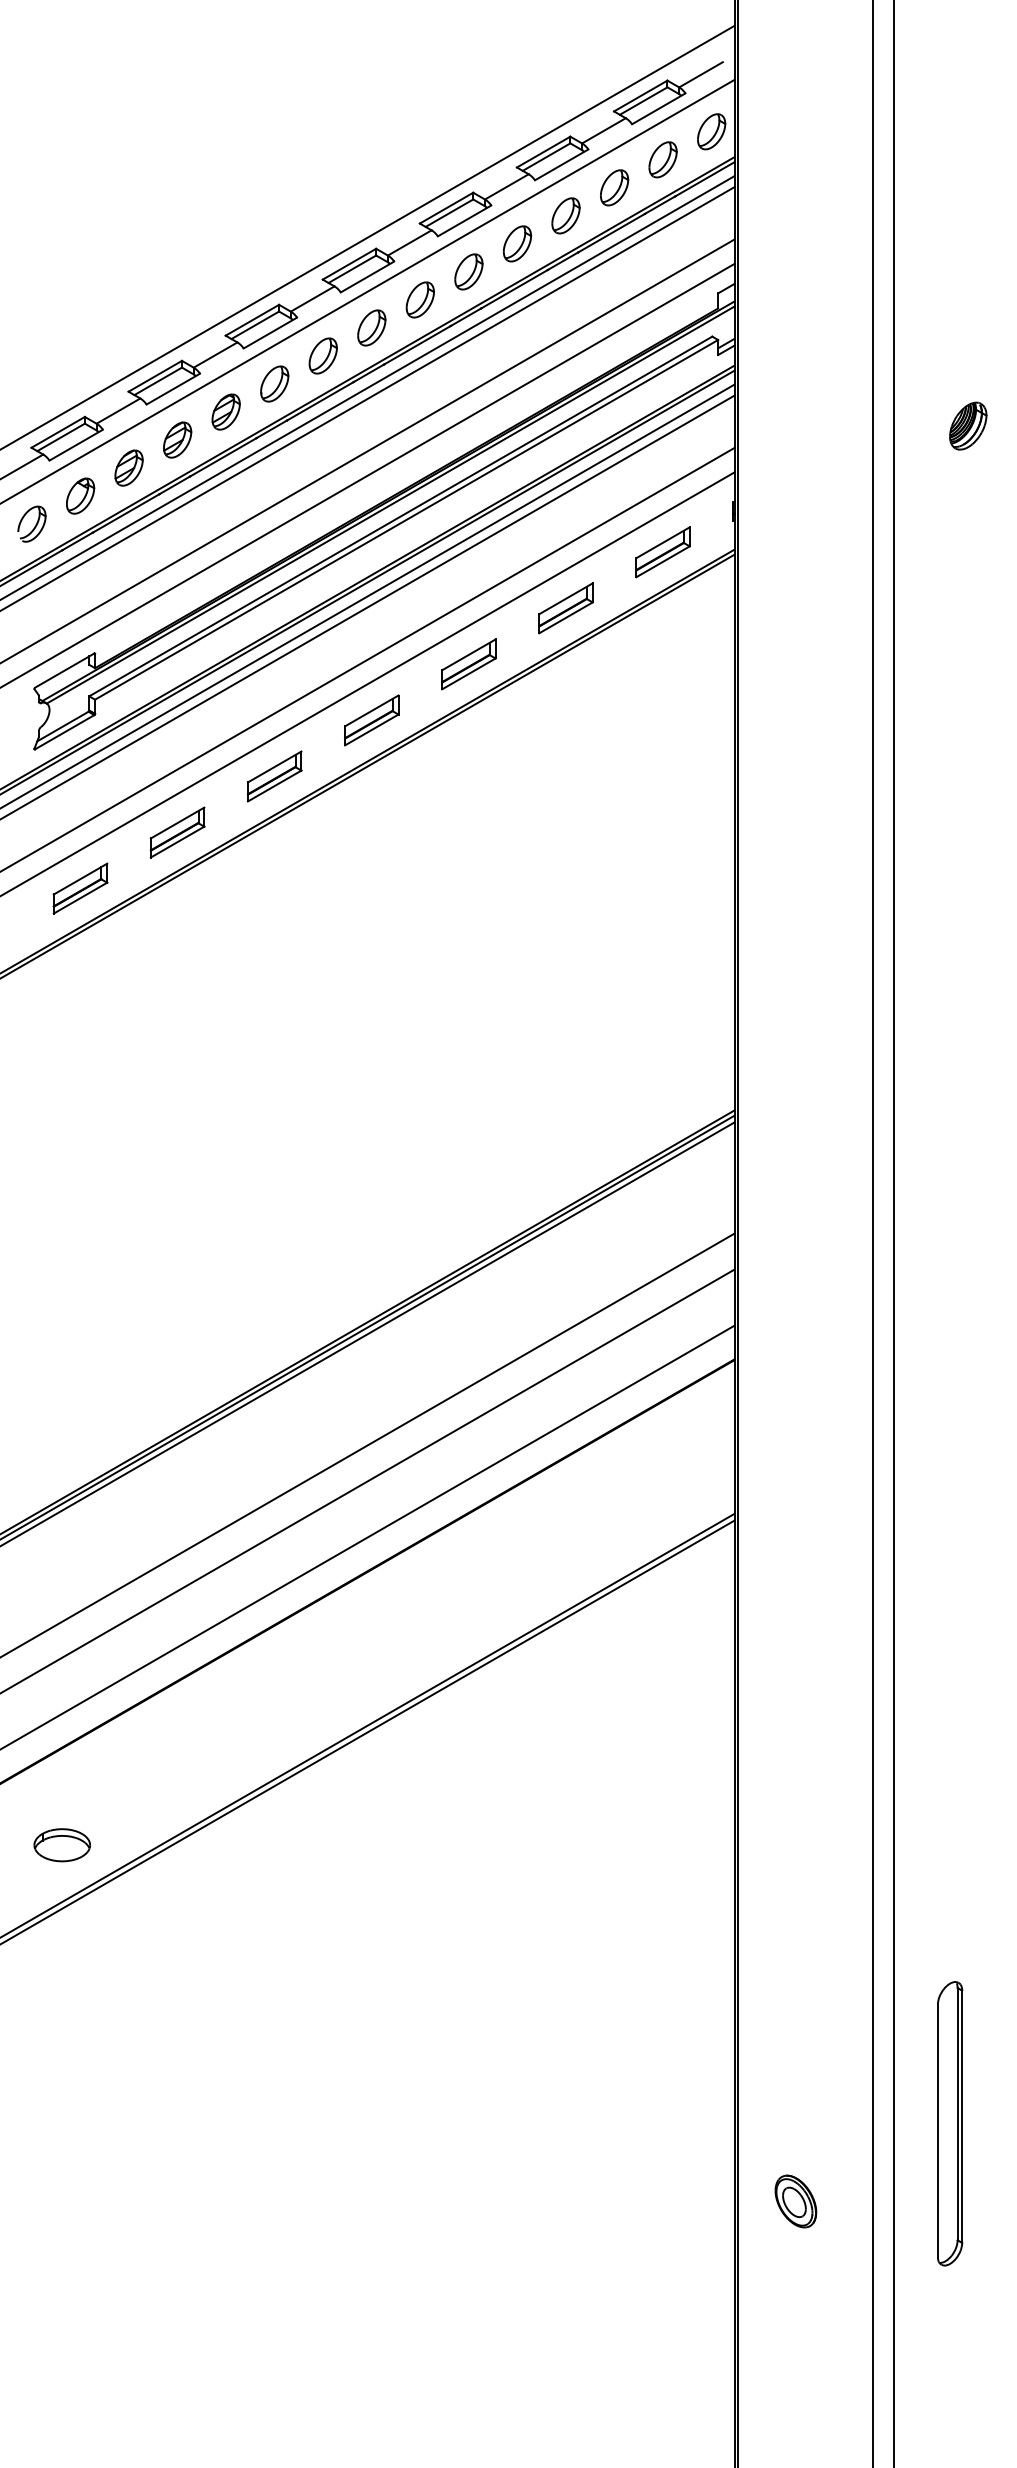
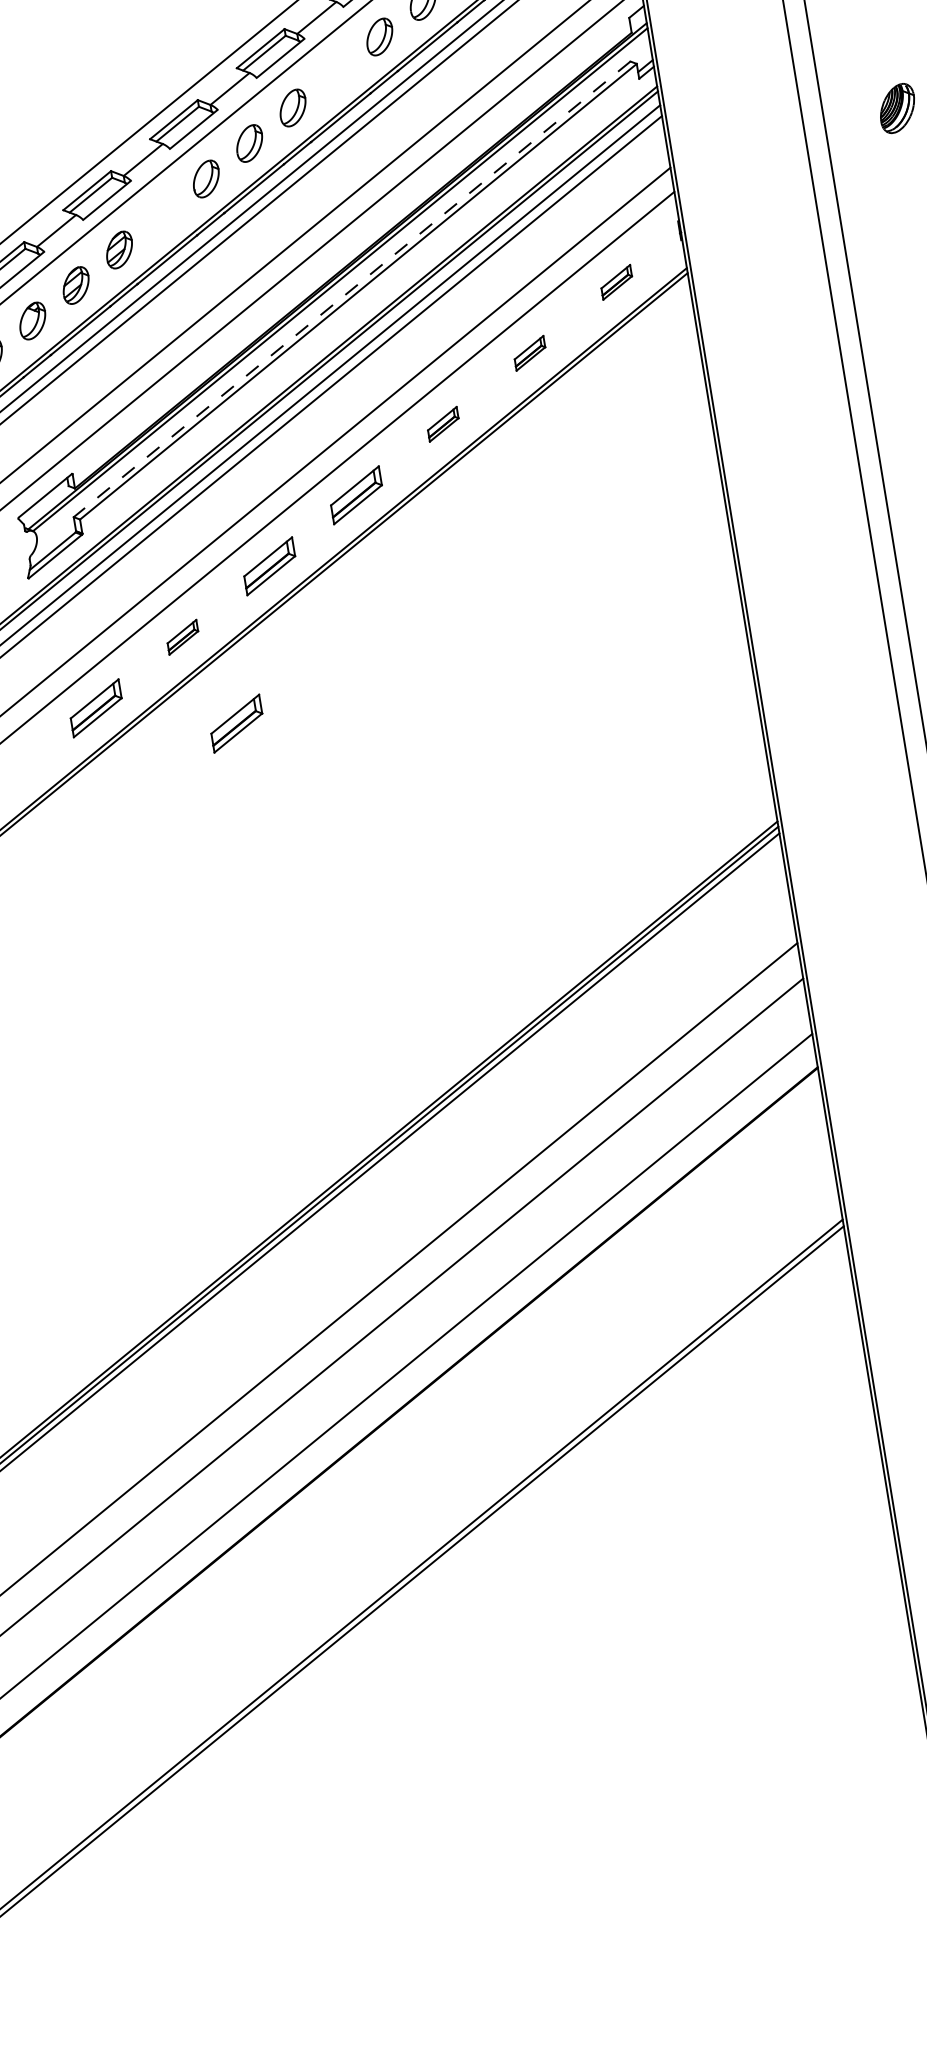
part: (419, 299) -> (335, 72), removed
part: (225, 411) -> (162, 214), removed
line: (400, 516) -> (351, 289), solid -> dashed
part: (662, 552) -> (616, 282), size x0.6
part: (565, 608) -> (529, 353), size x0.6
part: (468, 664) -> (442, 424), size x0.6
part: (177, 832) -> (182, 637), size x0.6
part: (216, 926) -> (236, 723), added
part: (61, 1845) -> (232, 1655), removed

